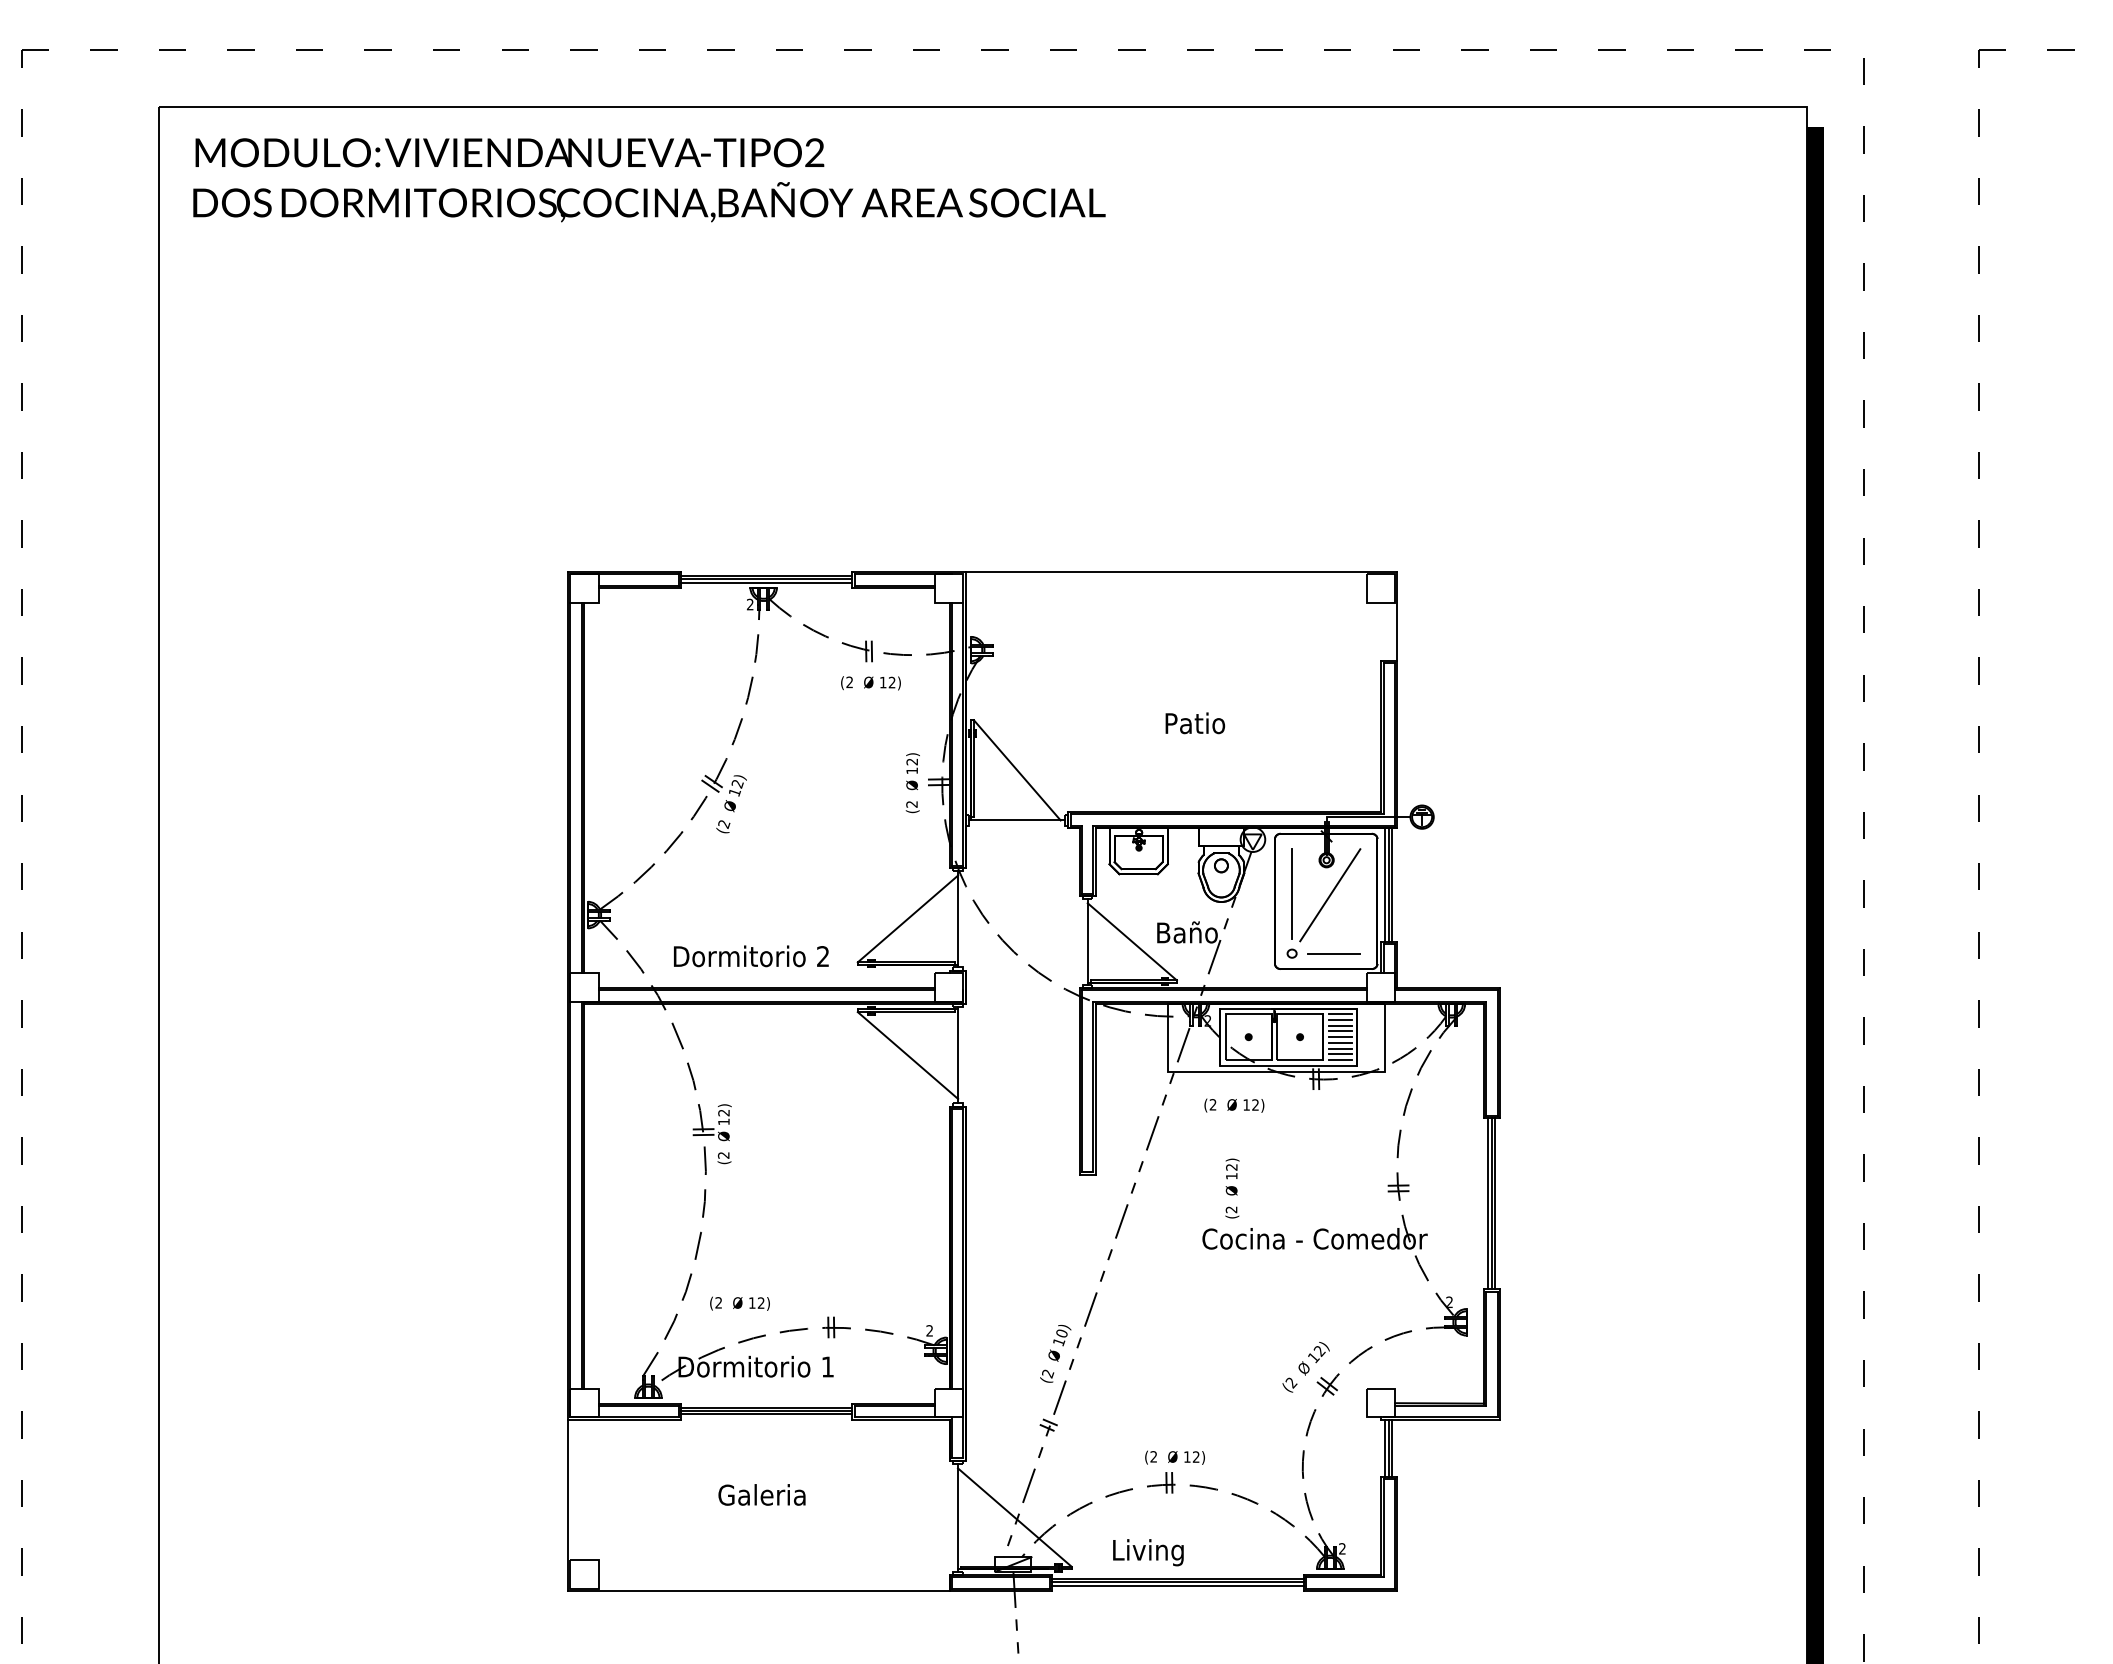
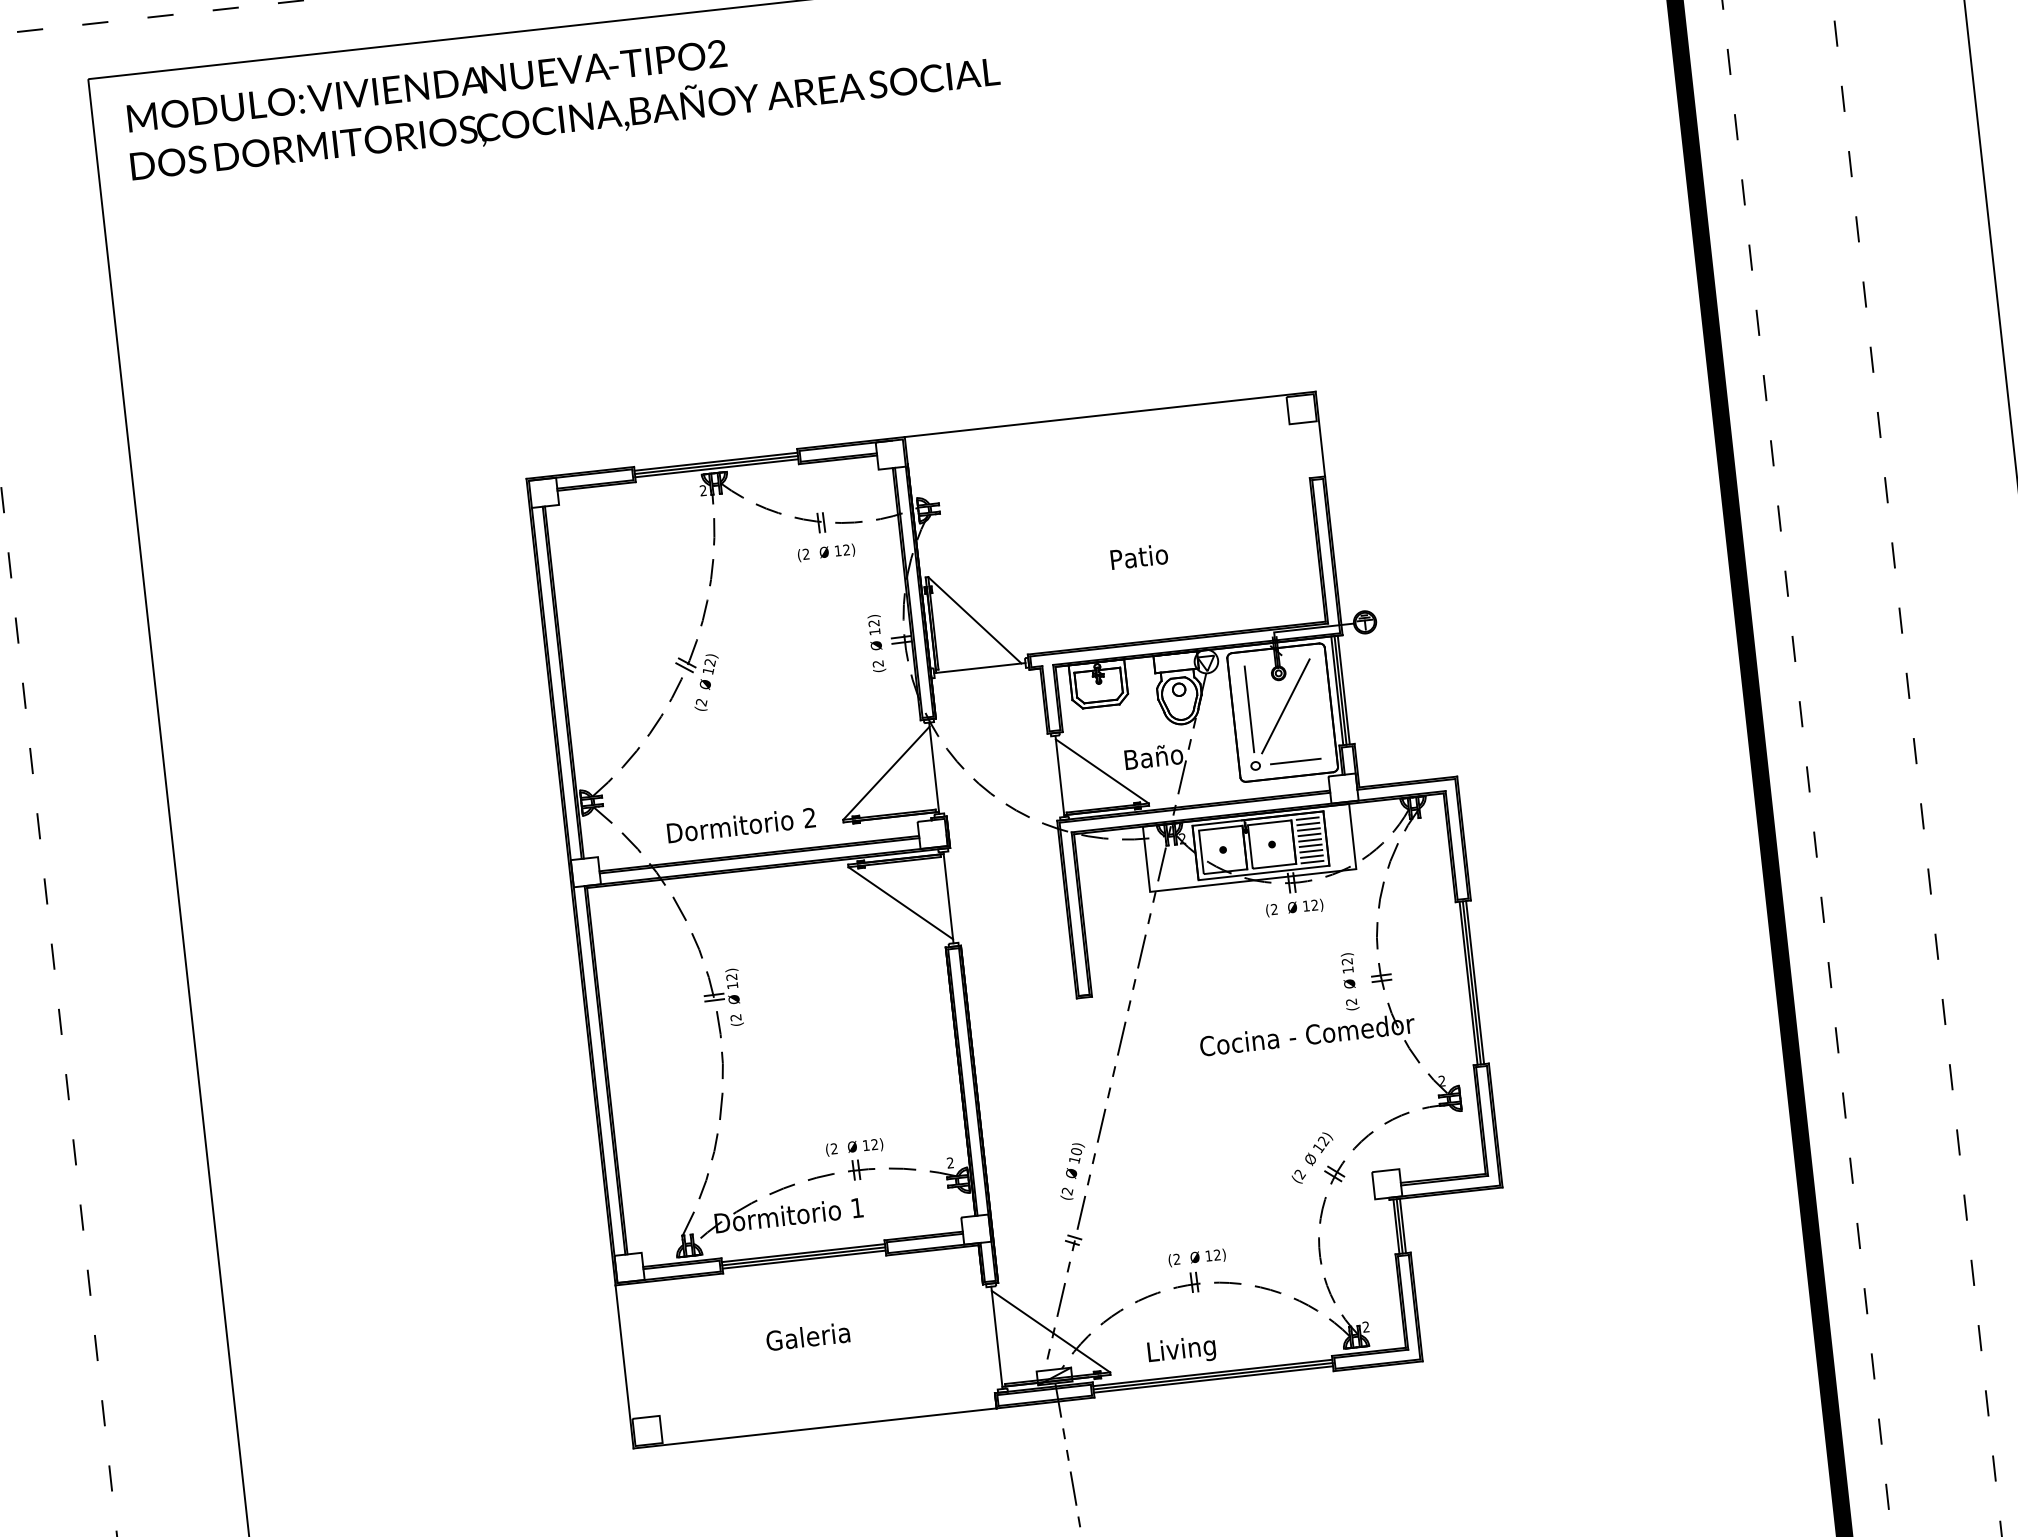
text: (1234, 1105) -> (1294, 907), moved
text: (1232, 1188) -> (1350, 981), moved
text: (739, 1303) -> (854, 1147), moved

